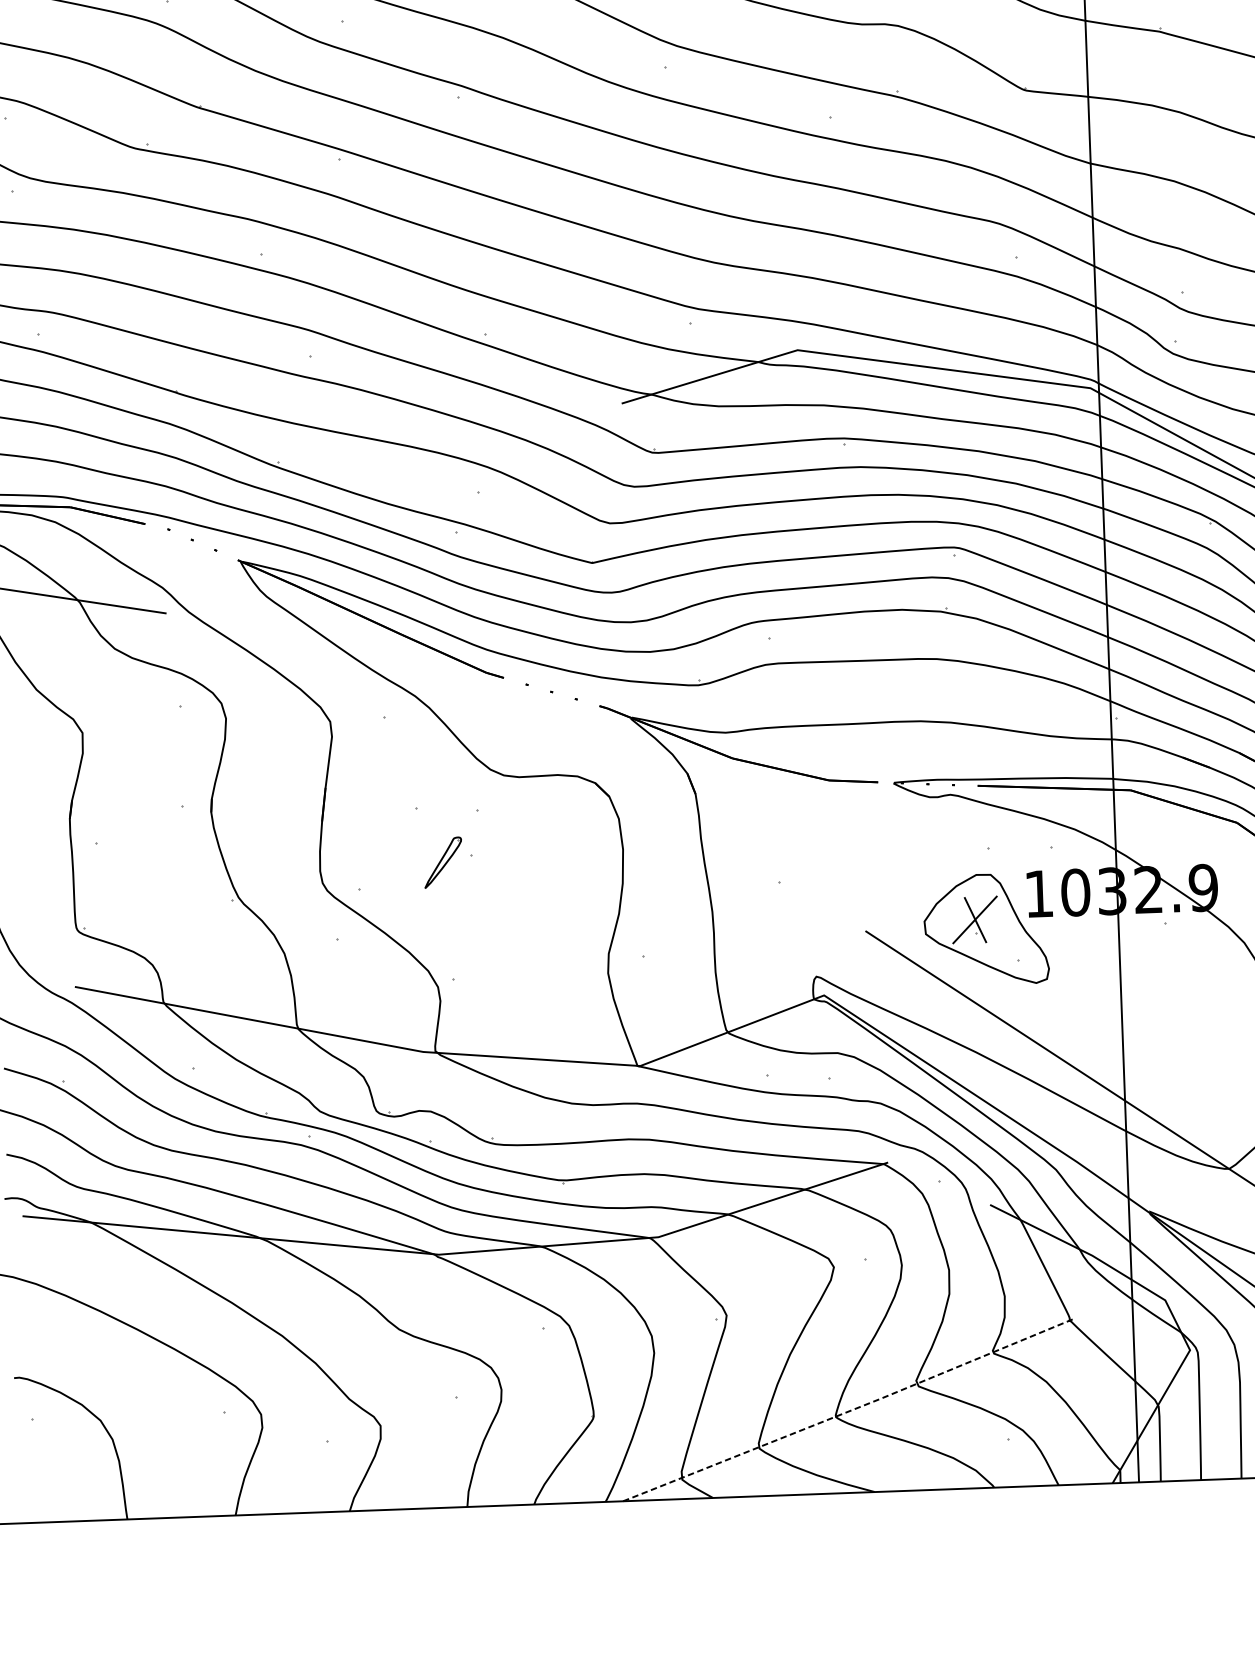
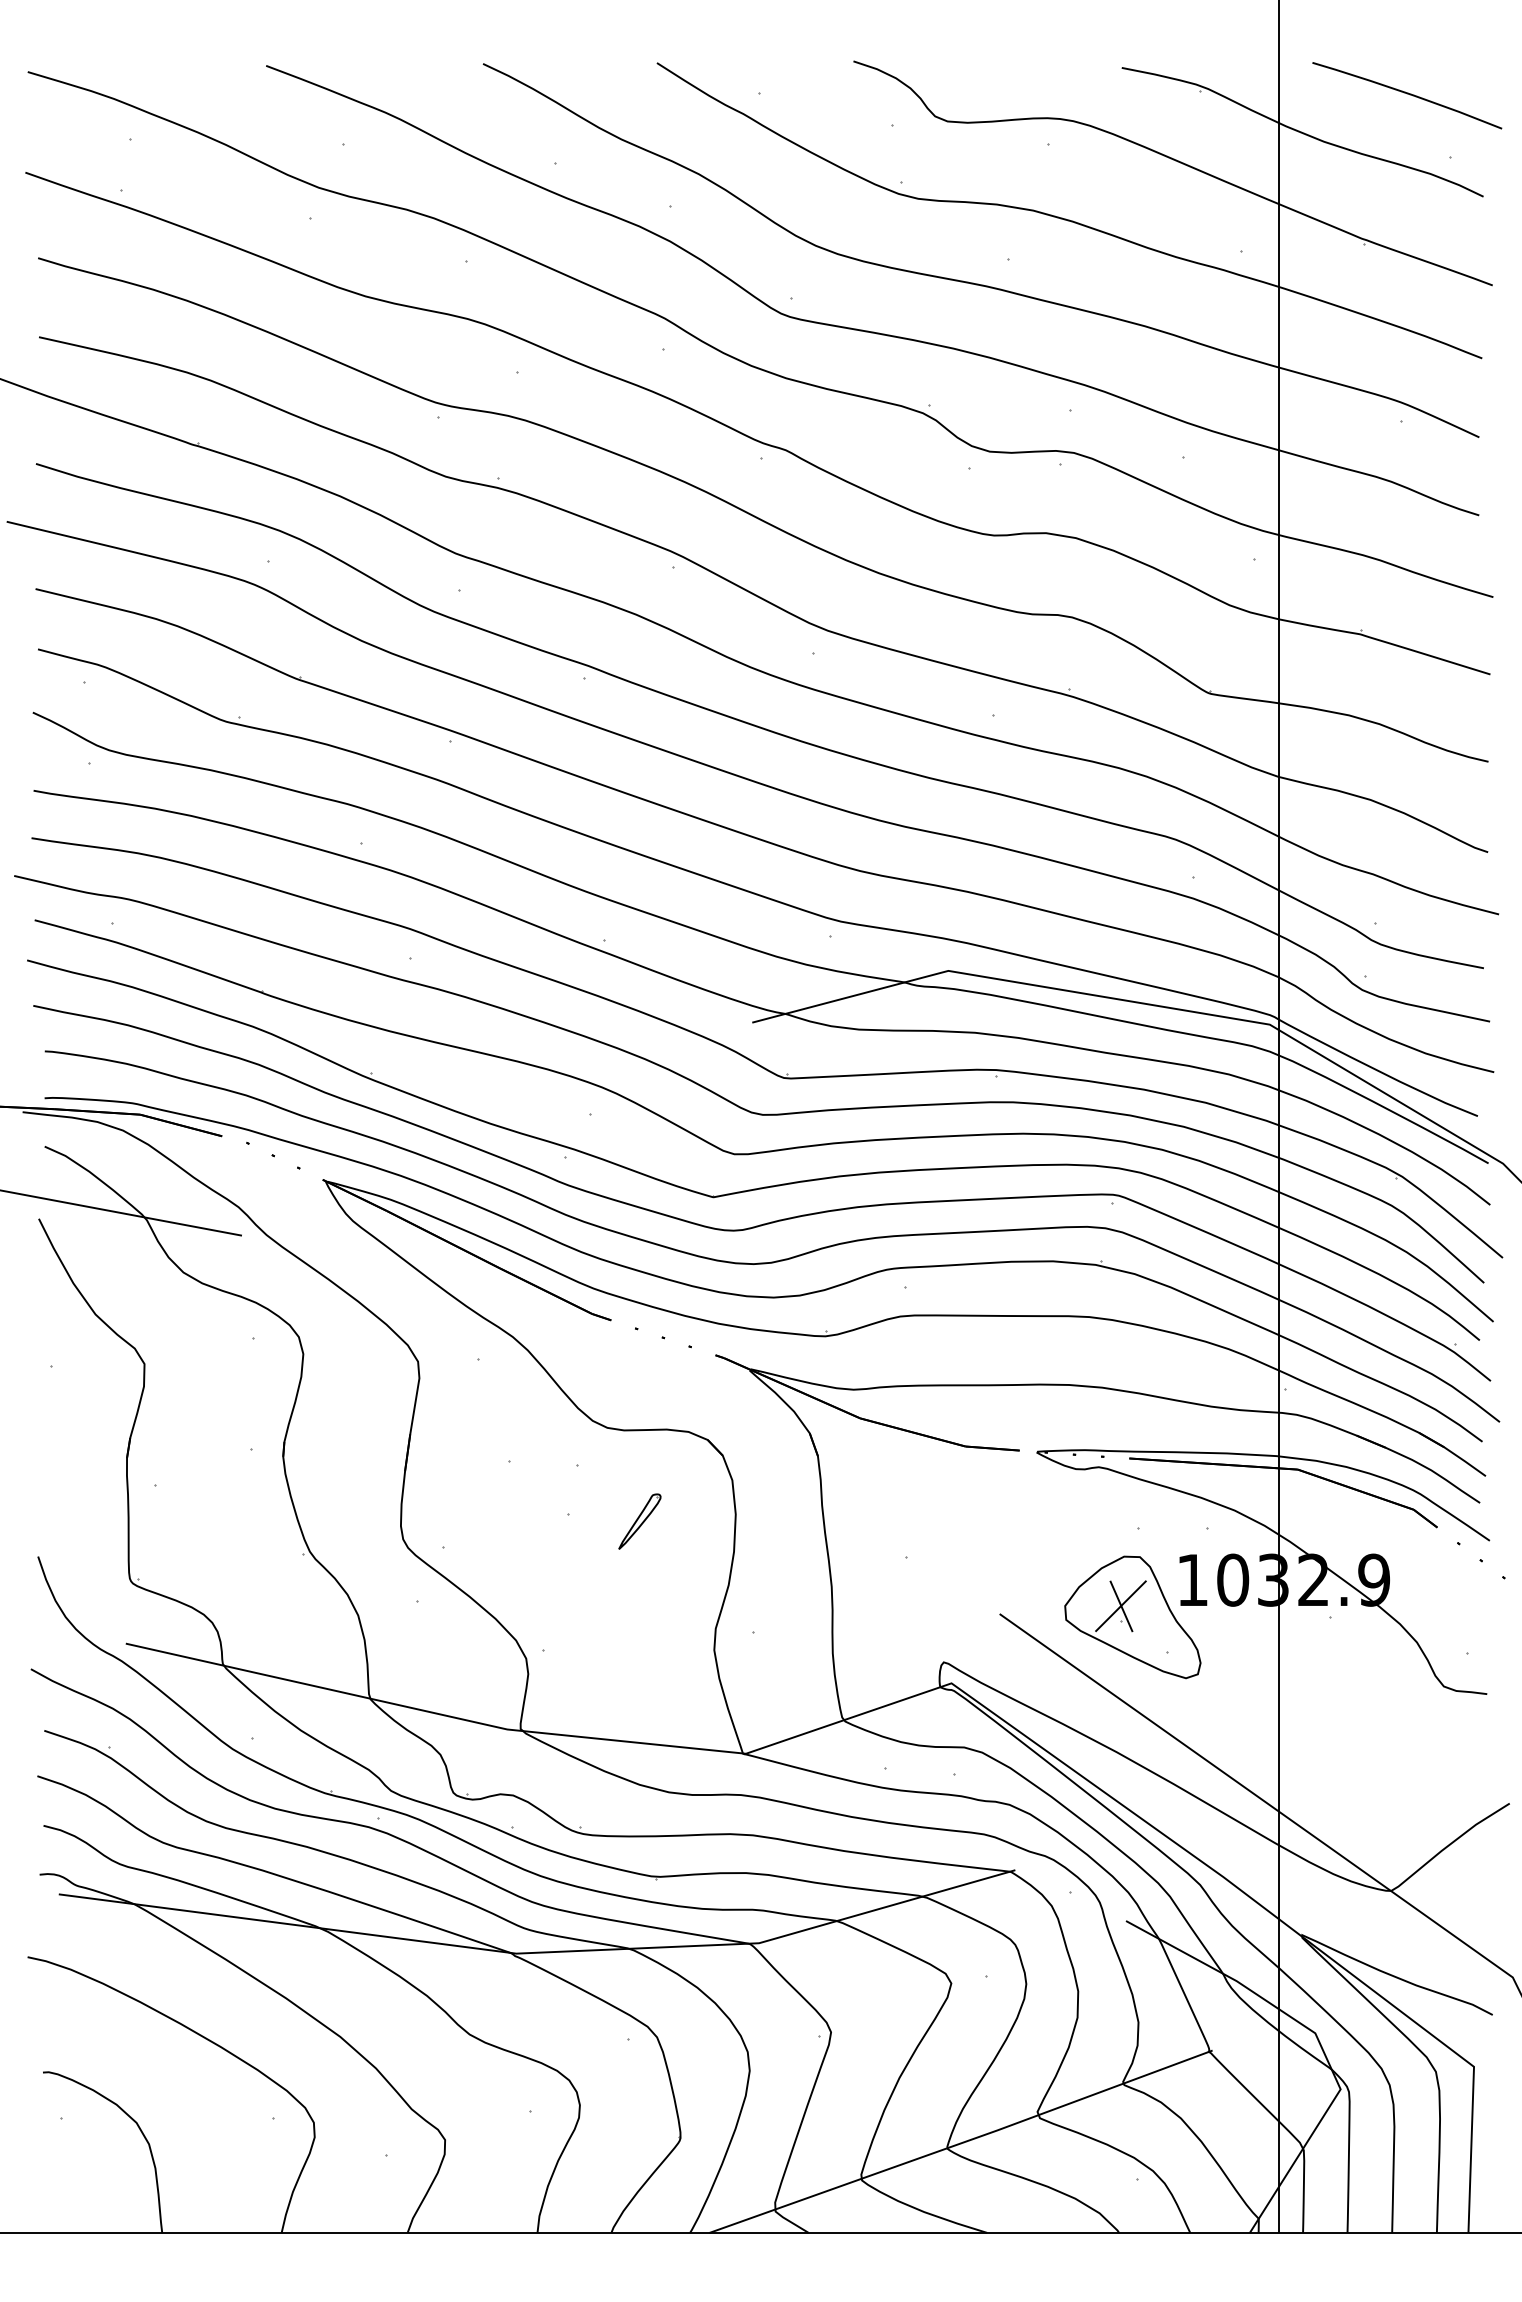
part: (442, 862) -> (639, 1521), moved
line: (849, 1410) -> (962, 2142), dashed -> solid

